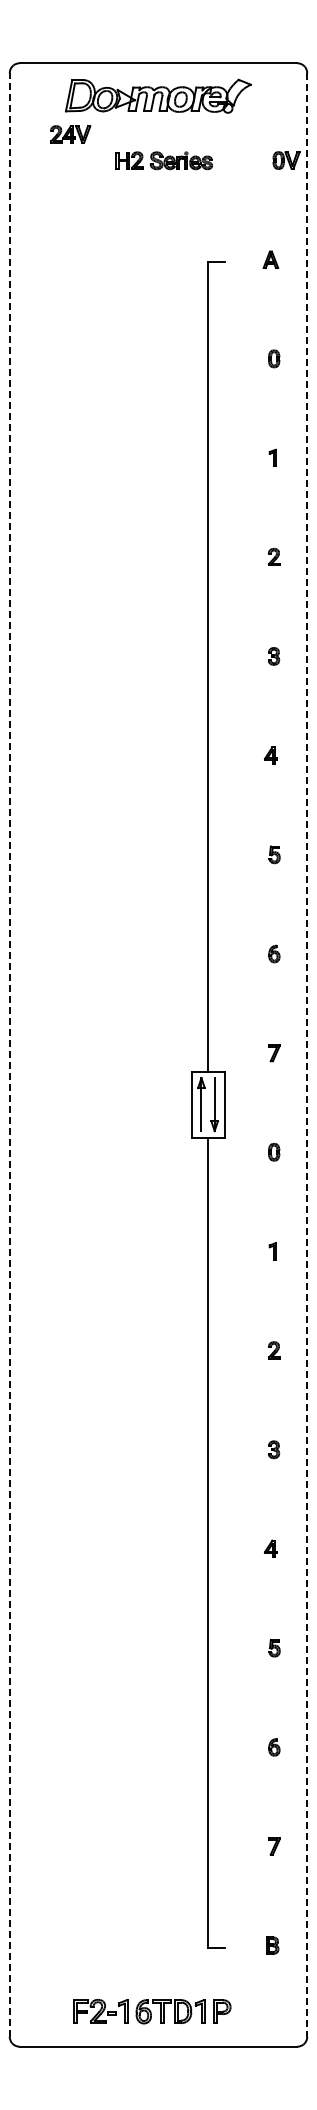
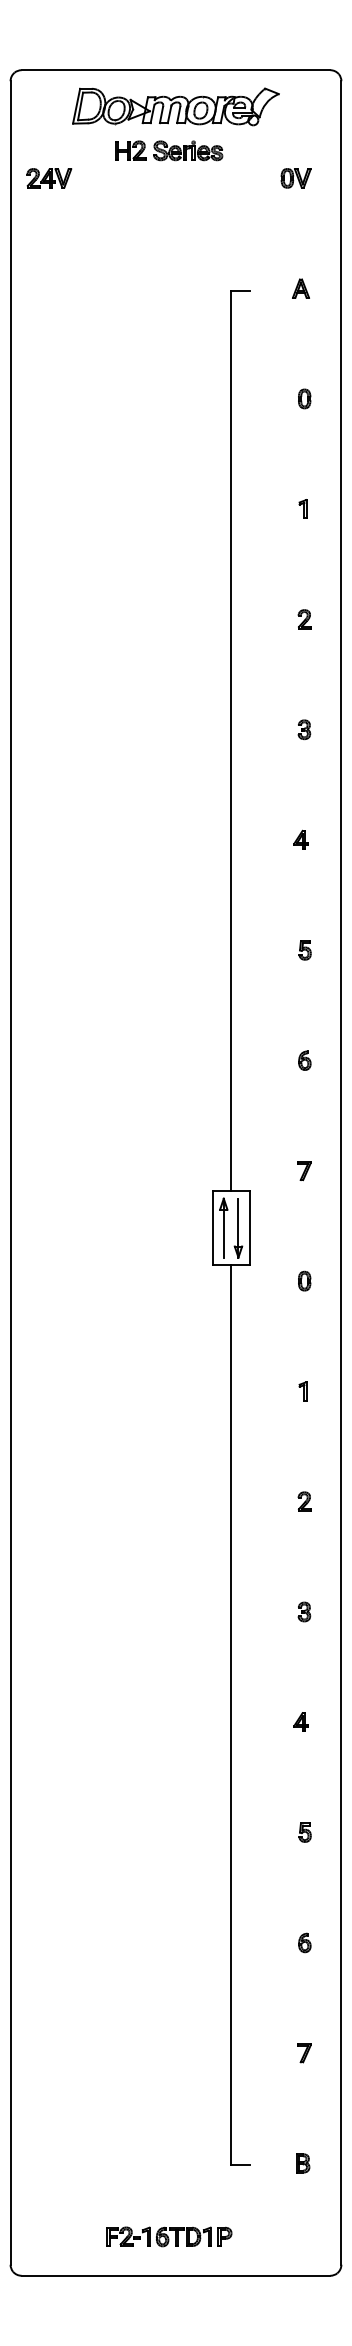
part: (70, 134) -> (49, 178), moved
part: (164, 160) -> (169, 150), moved
part: (286, 160) -> (296, 178), moved
line: (9, 1054) -> (10, 1172), dashed -> solid
line: (307, 1054) -> (341, 1172), dashed -> solid
part: (152, 2011) -> (169, 2236), size x0.71

